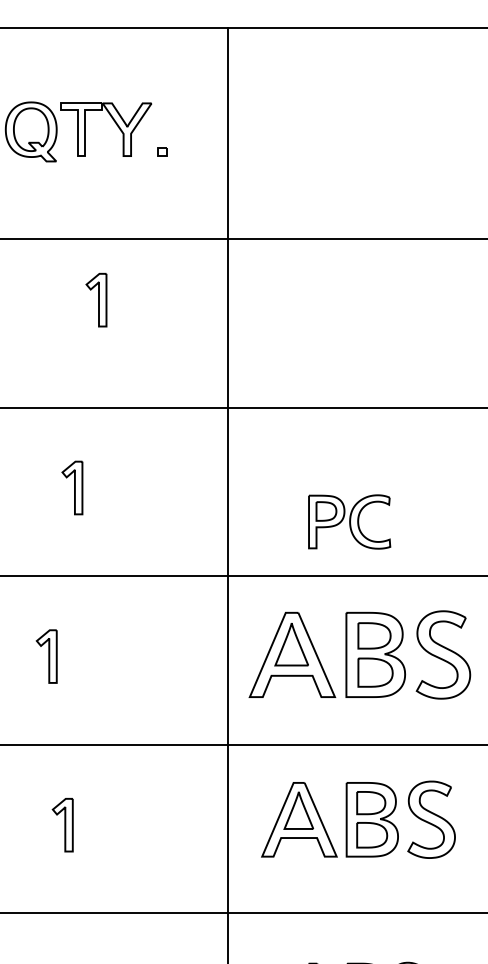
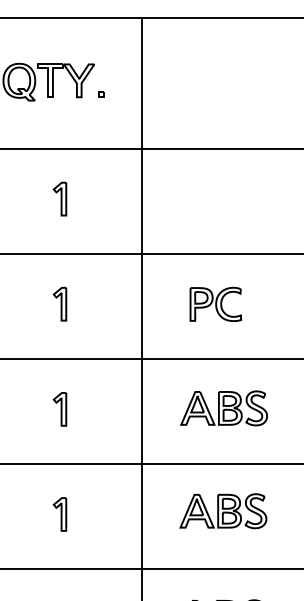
part: (95, 299) -> (59, 198), moved
part: (71, 486) -> (59, 303), moved
part: (349, 520) -> (215, 303), moved
part: (358, 655) -> (223, 408), size x0.62
part: (45, 656) -> (59, 409), moved
part: (358, 820) -> (223, 511), size x0.71
part: (61, 825) -> (59, 514), moved

